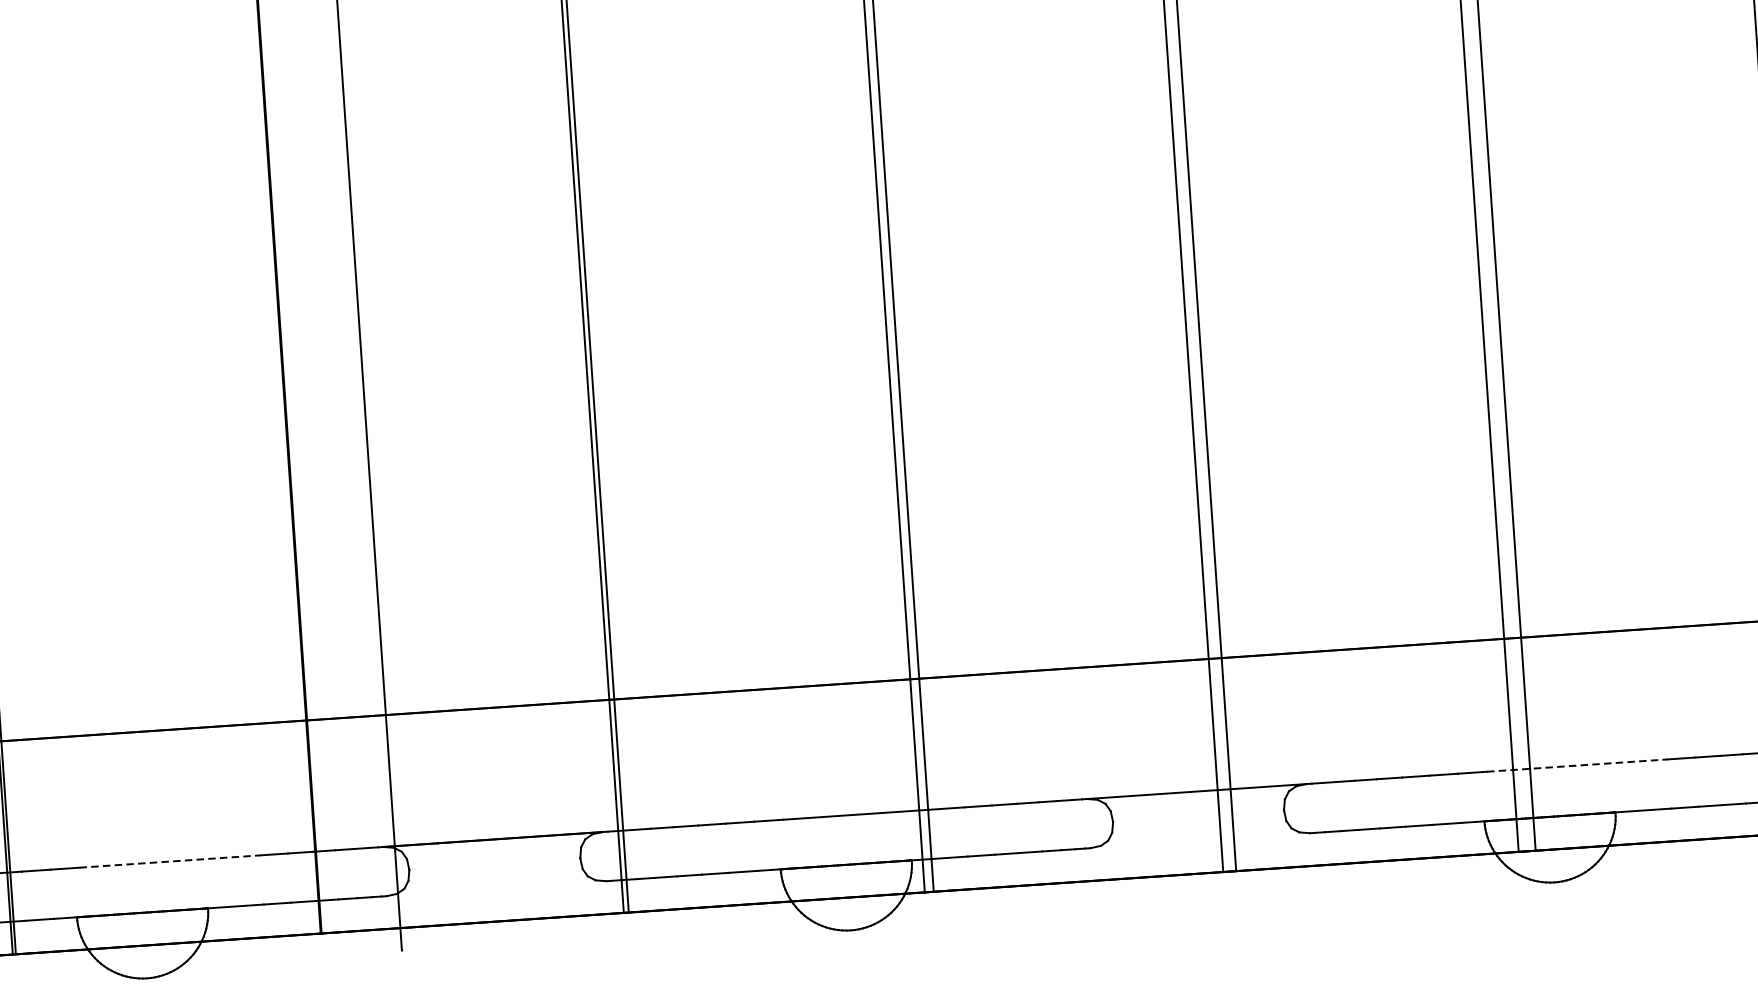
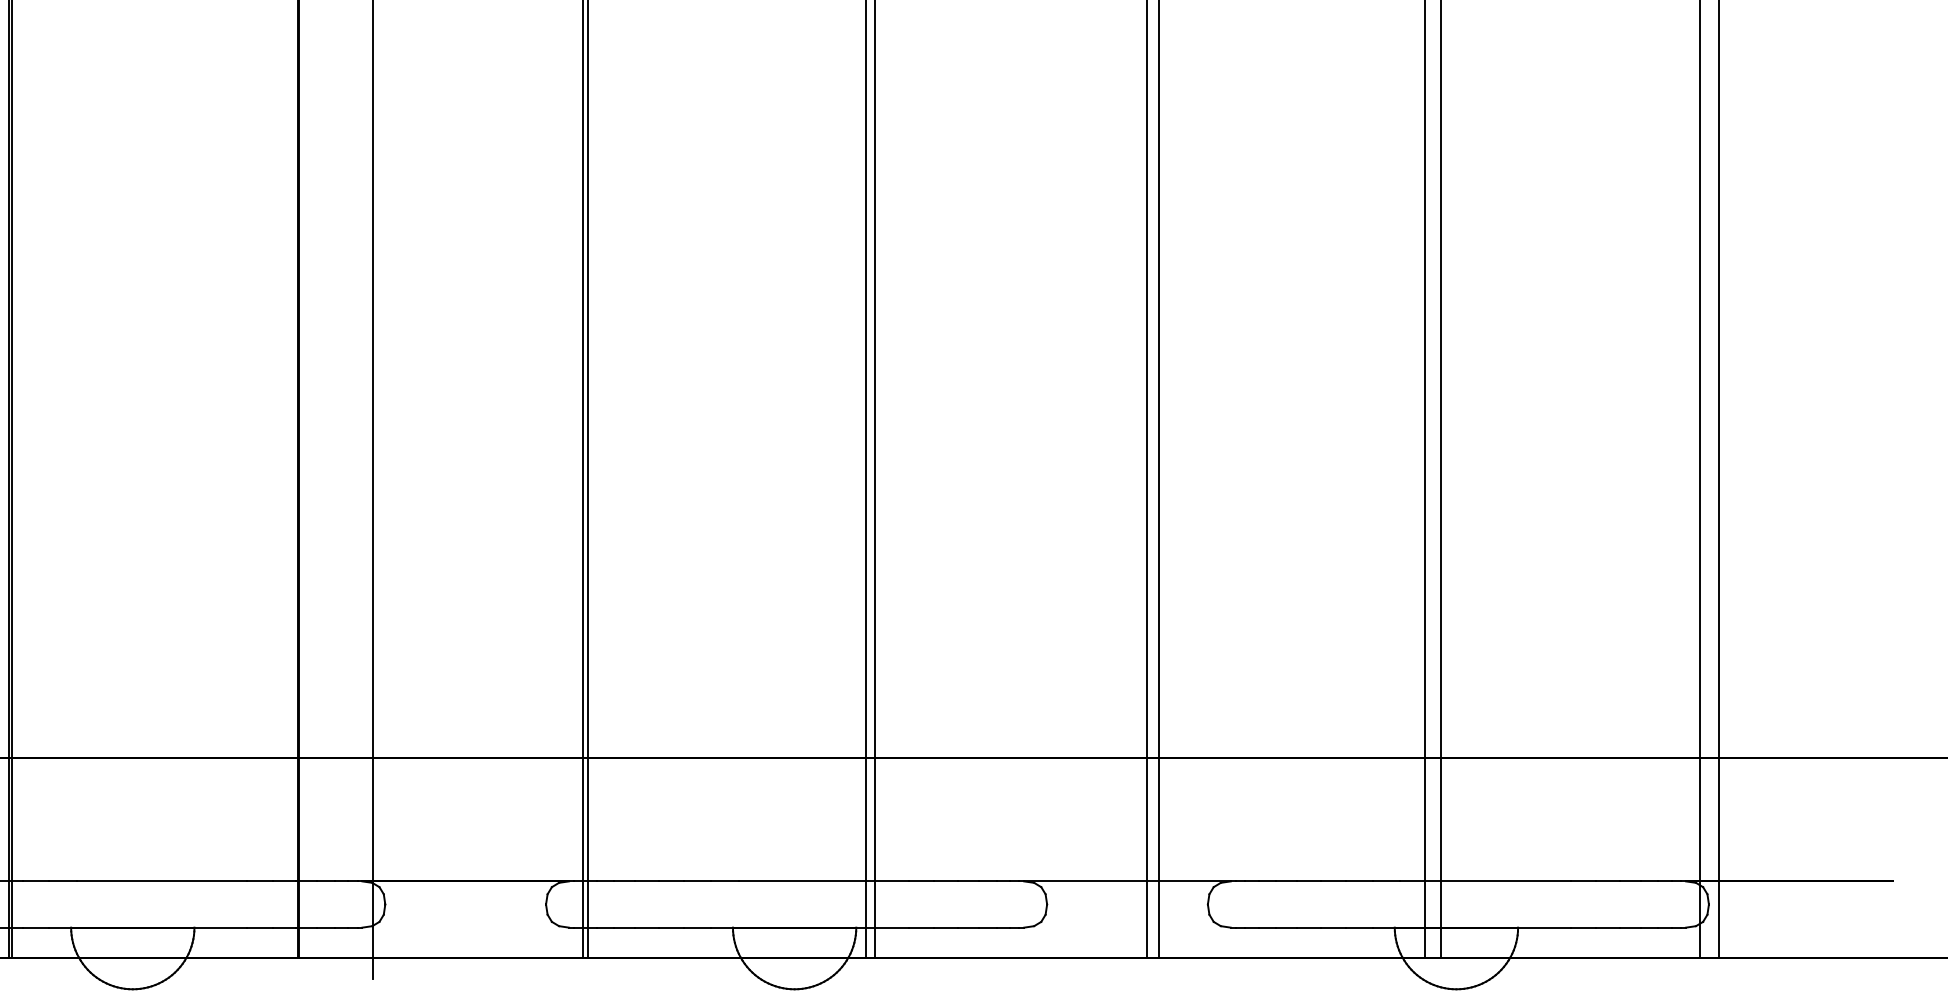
line: (1577, 765) -> (1485, 881), dashed -> solid
line: (170, 861) -> (162, 881), dashed -> solid

